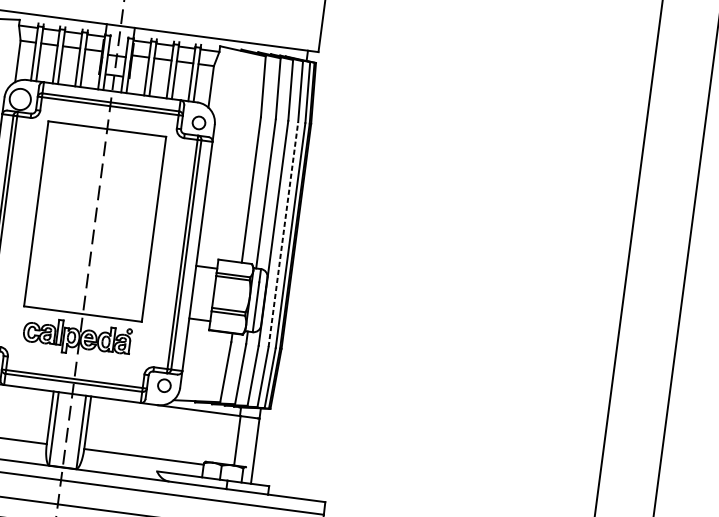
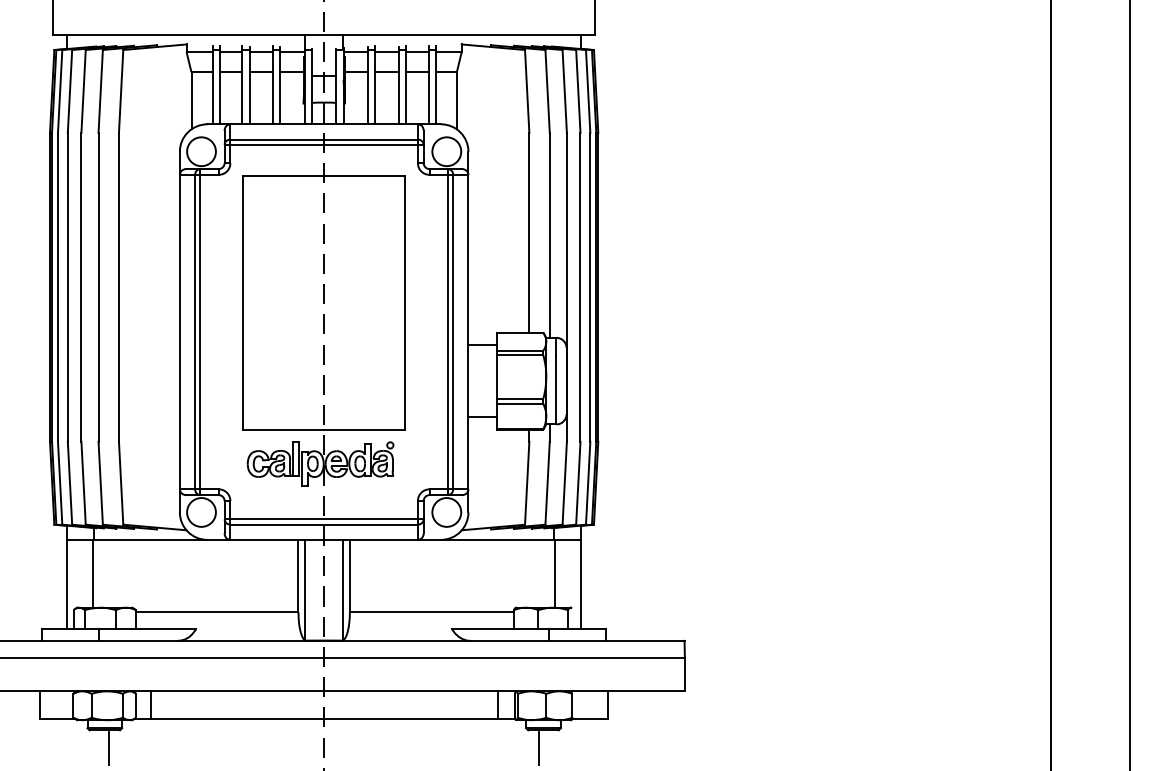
circle: (198, 122) -> (446, 151), size x1.67
line: (283, 233) -> (580, 286), dashed -> solid
circle: (164, 385) -> (446, 512), size x1.67

